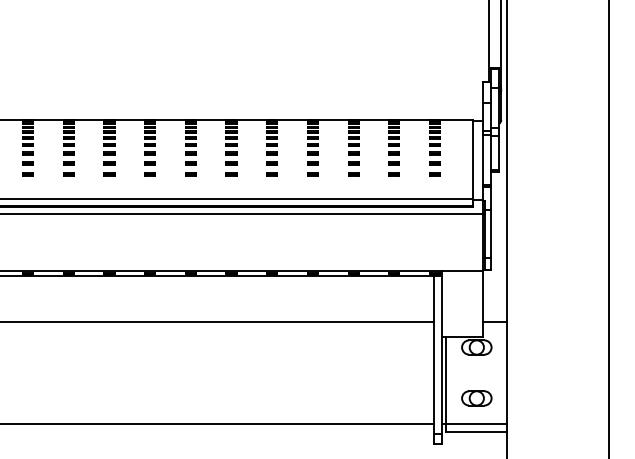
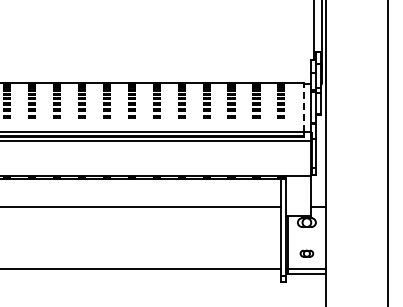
line: (472, 157) -> (304, 106), solid -> dashed
part: (476, 397) -> (306, 253), size x0.7

